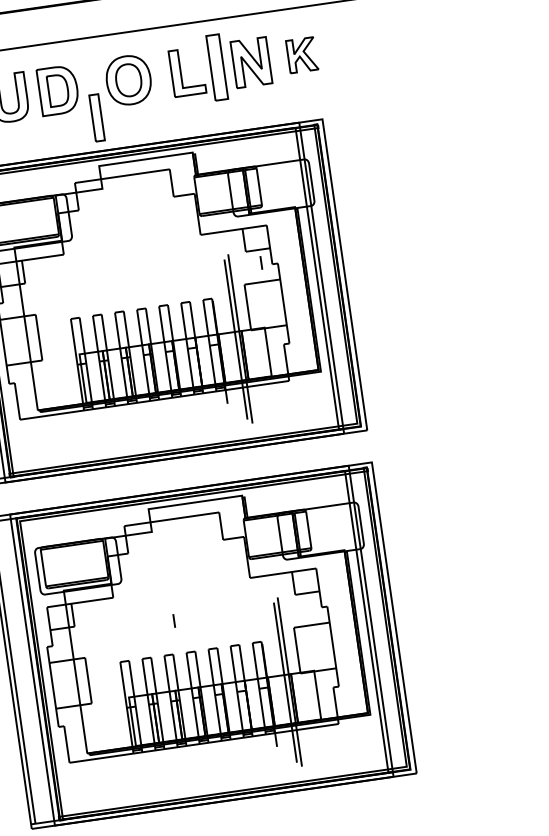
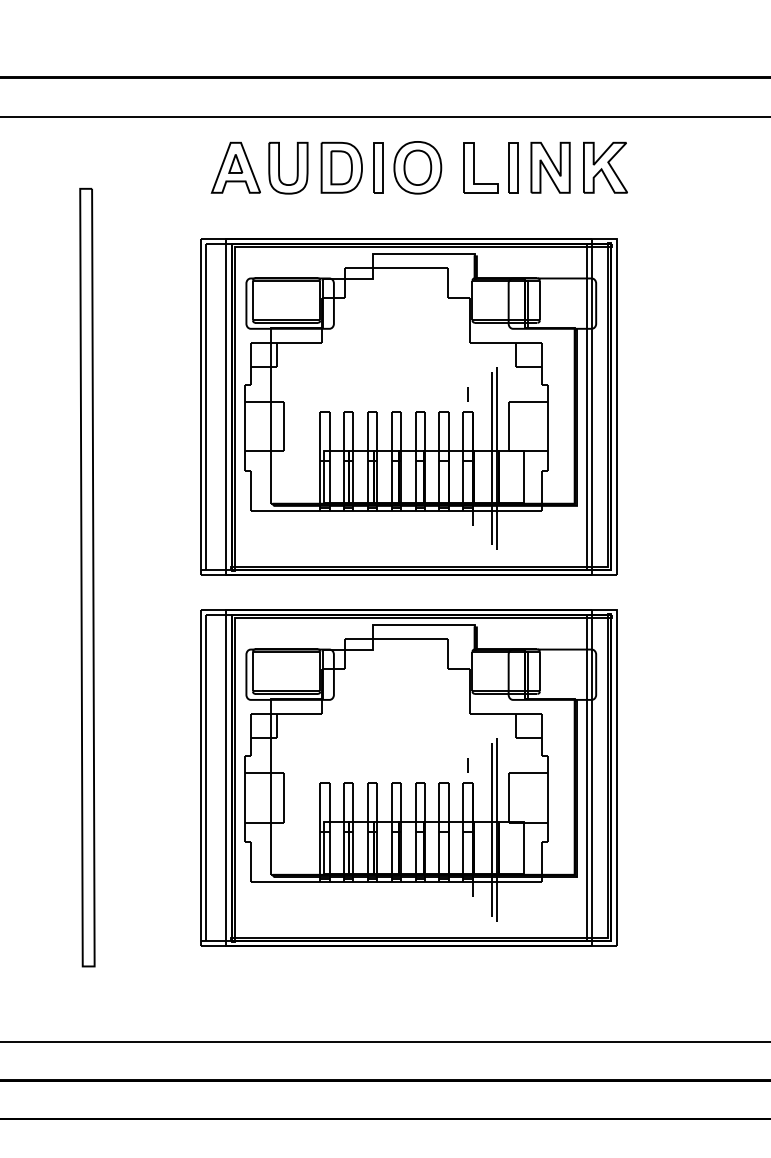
part: (302, 55) -> (605, 167), size x1.43
part: (217, 67) -> (513, 167), size x0.71
part: (97, 117) -> (378, 167), moved
line: (260, 263) -> (467, 394), moved
line: (173, 620) -> (467, 765), moved

